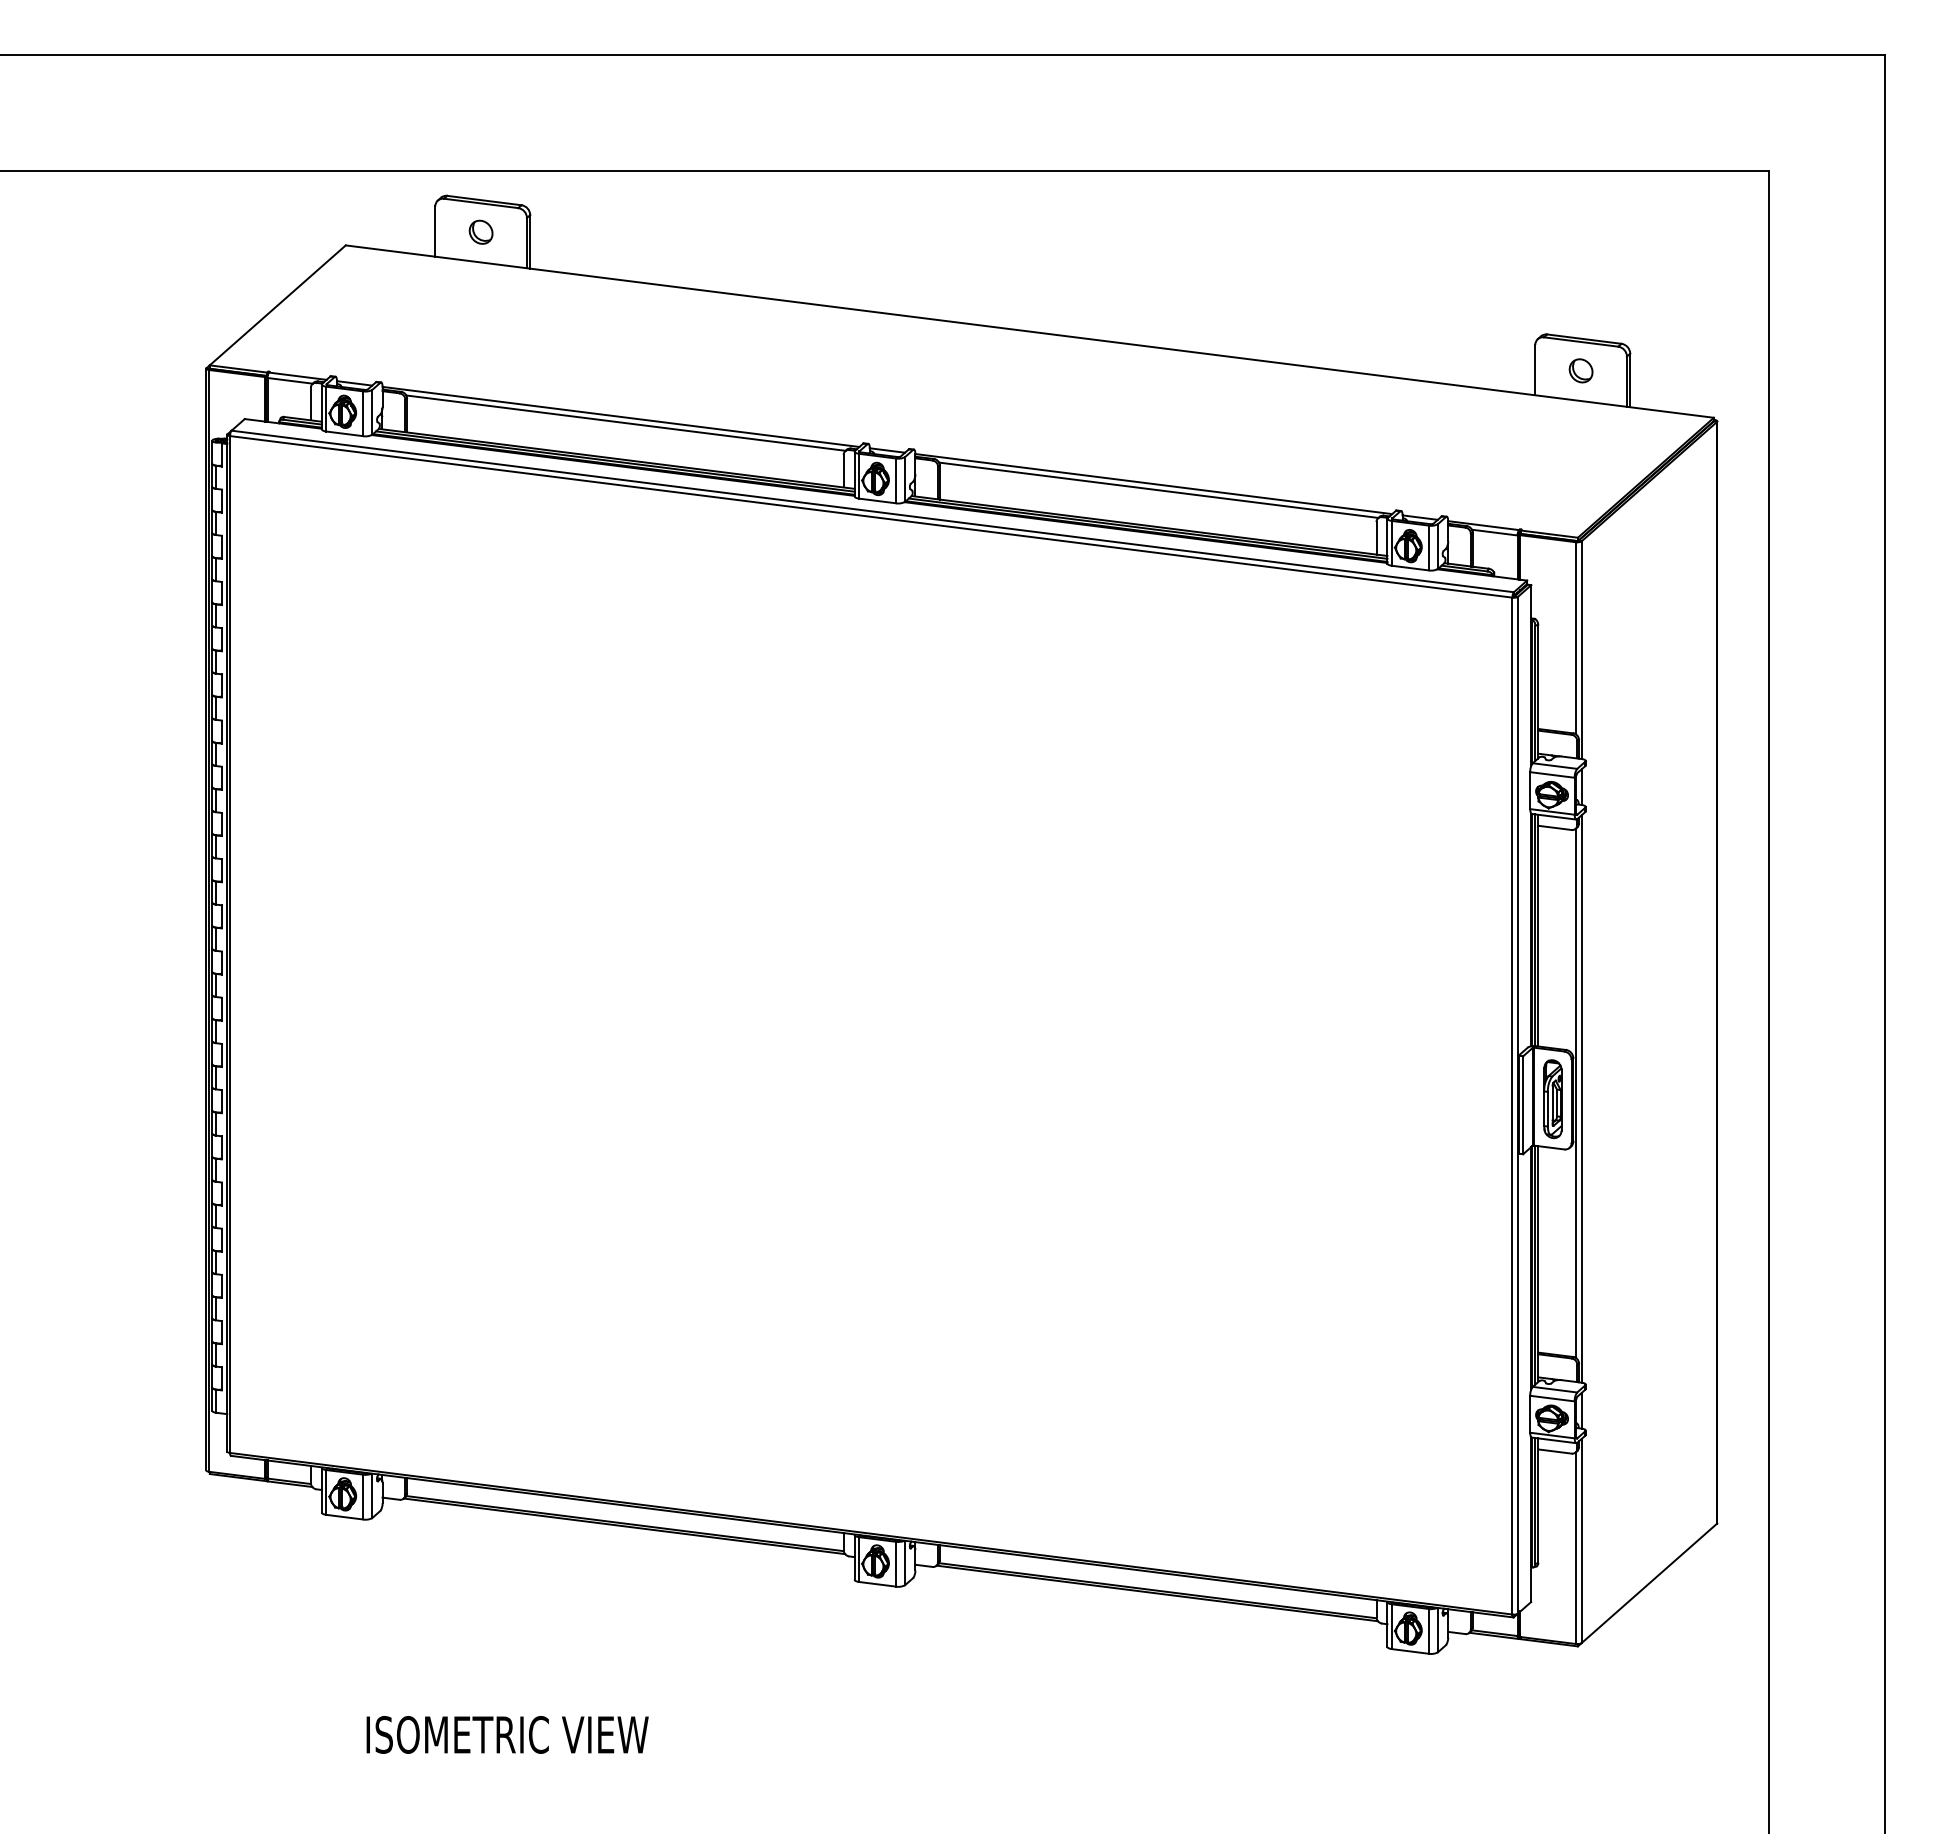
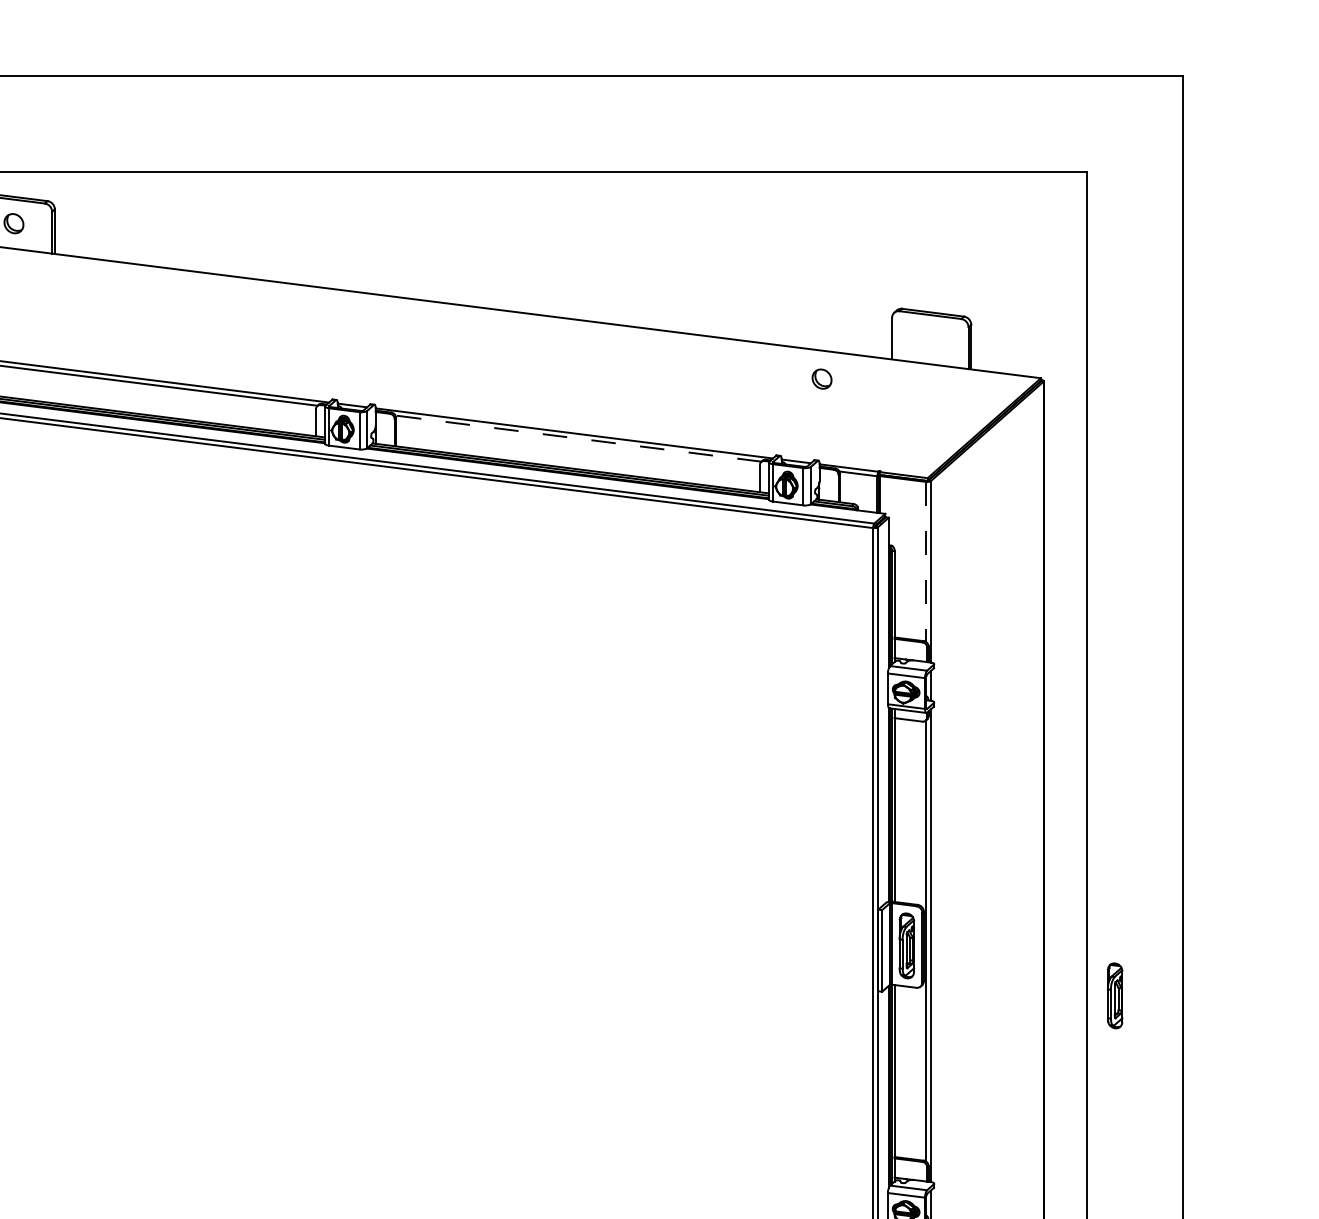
part: (1580, 370) -> (821, 378), moved
line: (1158, 490) -> (578, 438), solid -> dashed
line: (1576, 638) -> (926, 562), solid -> dashed
part: (1802, 1159) -> (1114, 996), added

